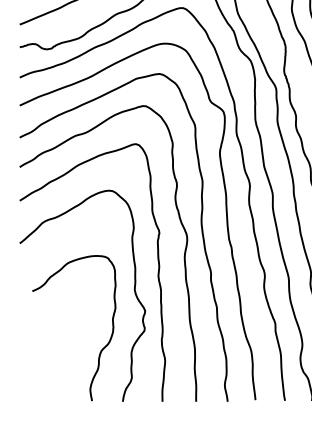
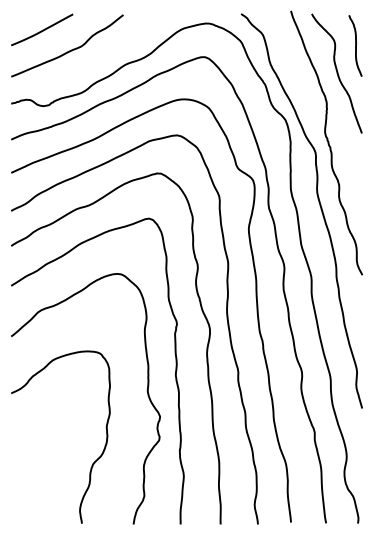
curve: (100, 350) -> (92, 463), moved

